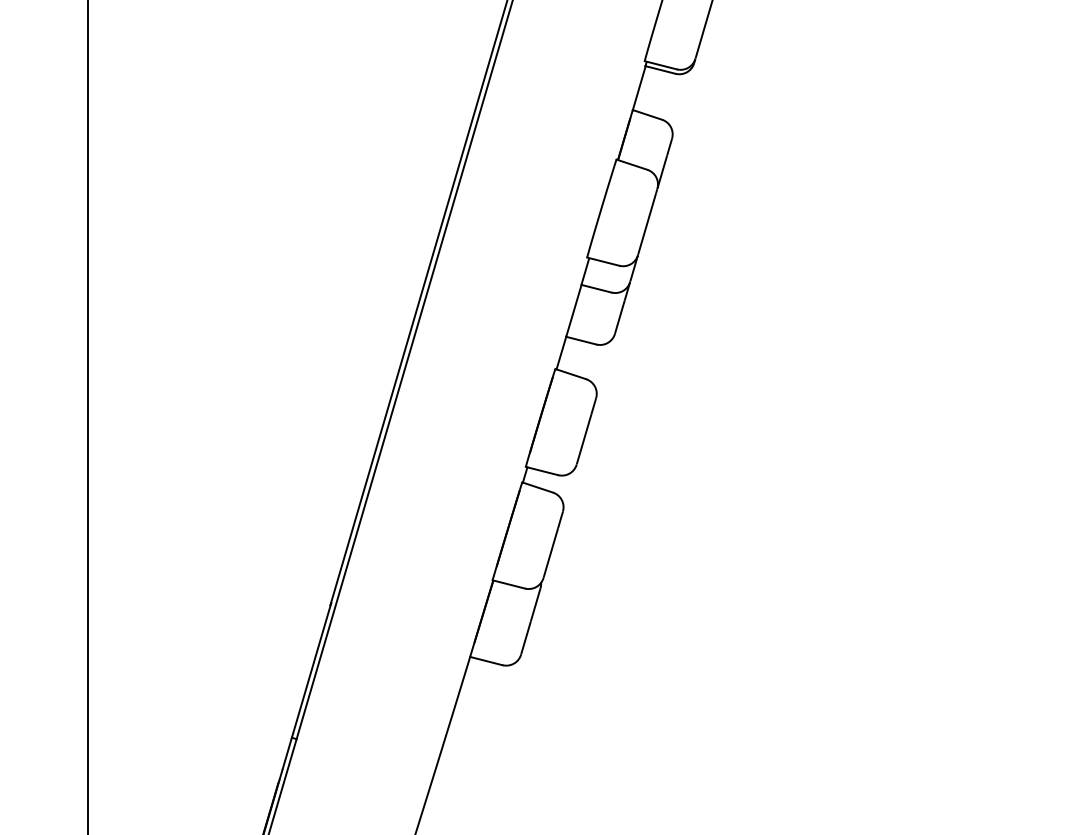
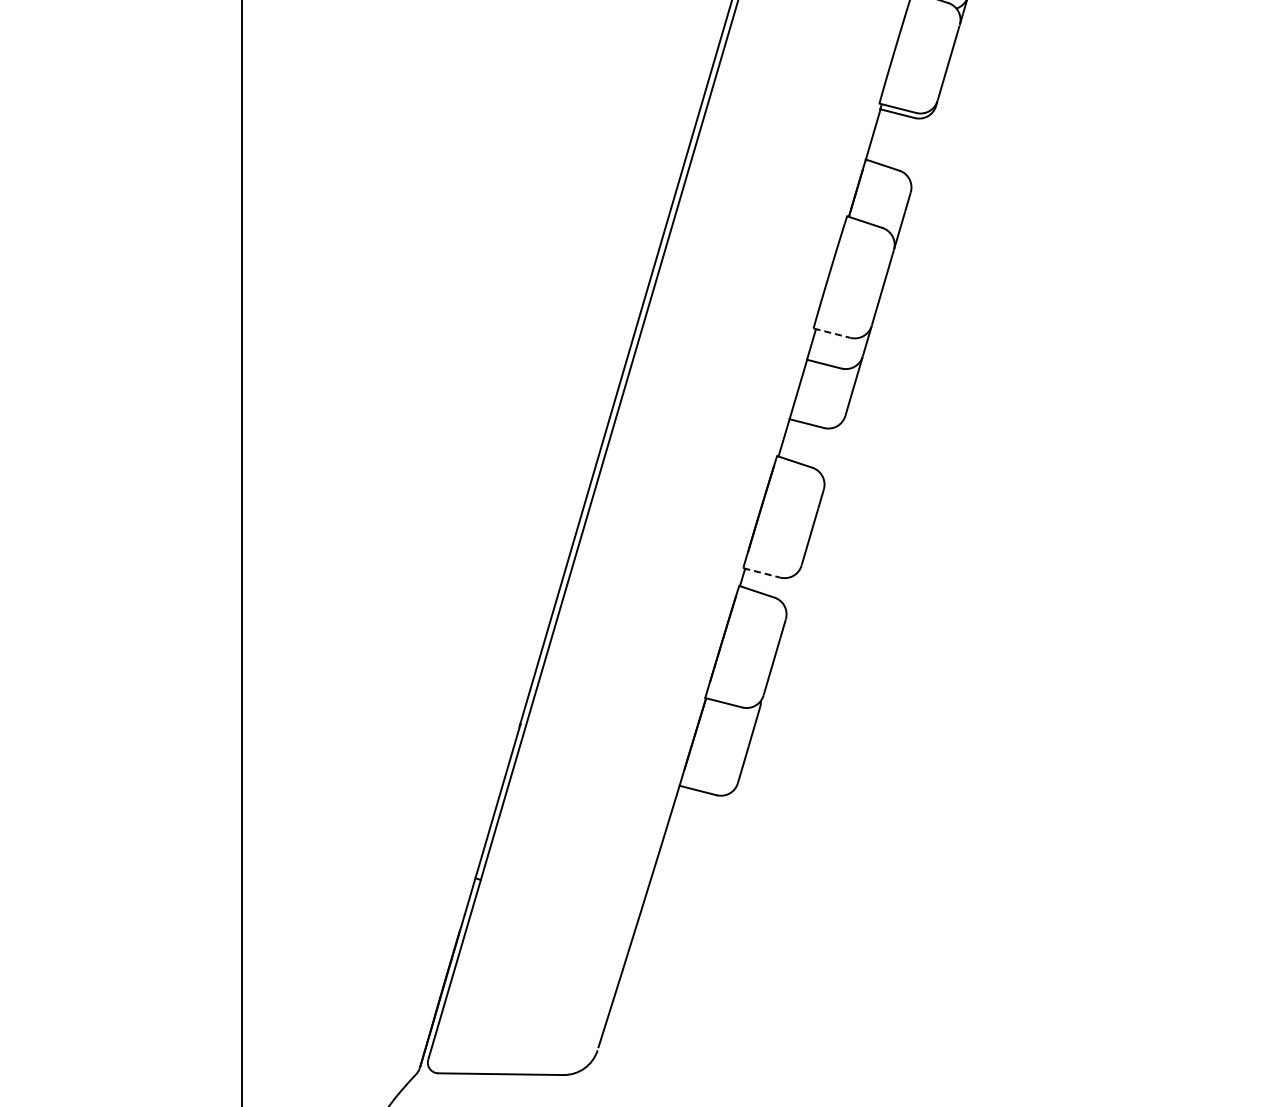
line: (603, 261) -> (832, 333), solid -> dashed
line: (542, 471) -> (762, 573), solid -> dashed

